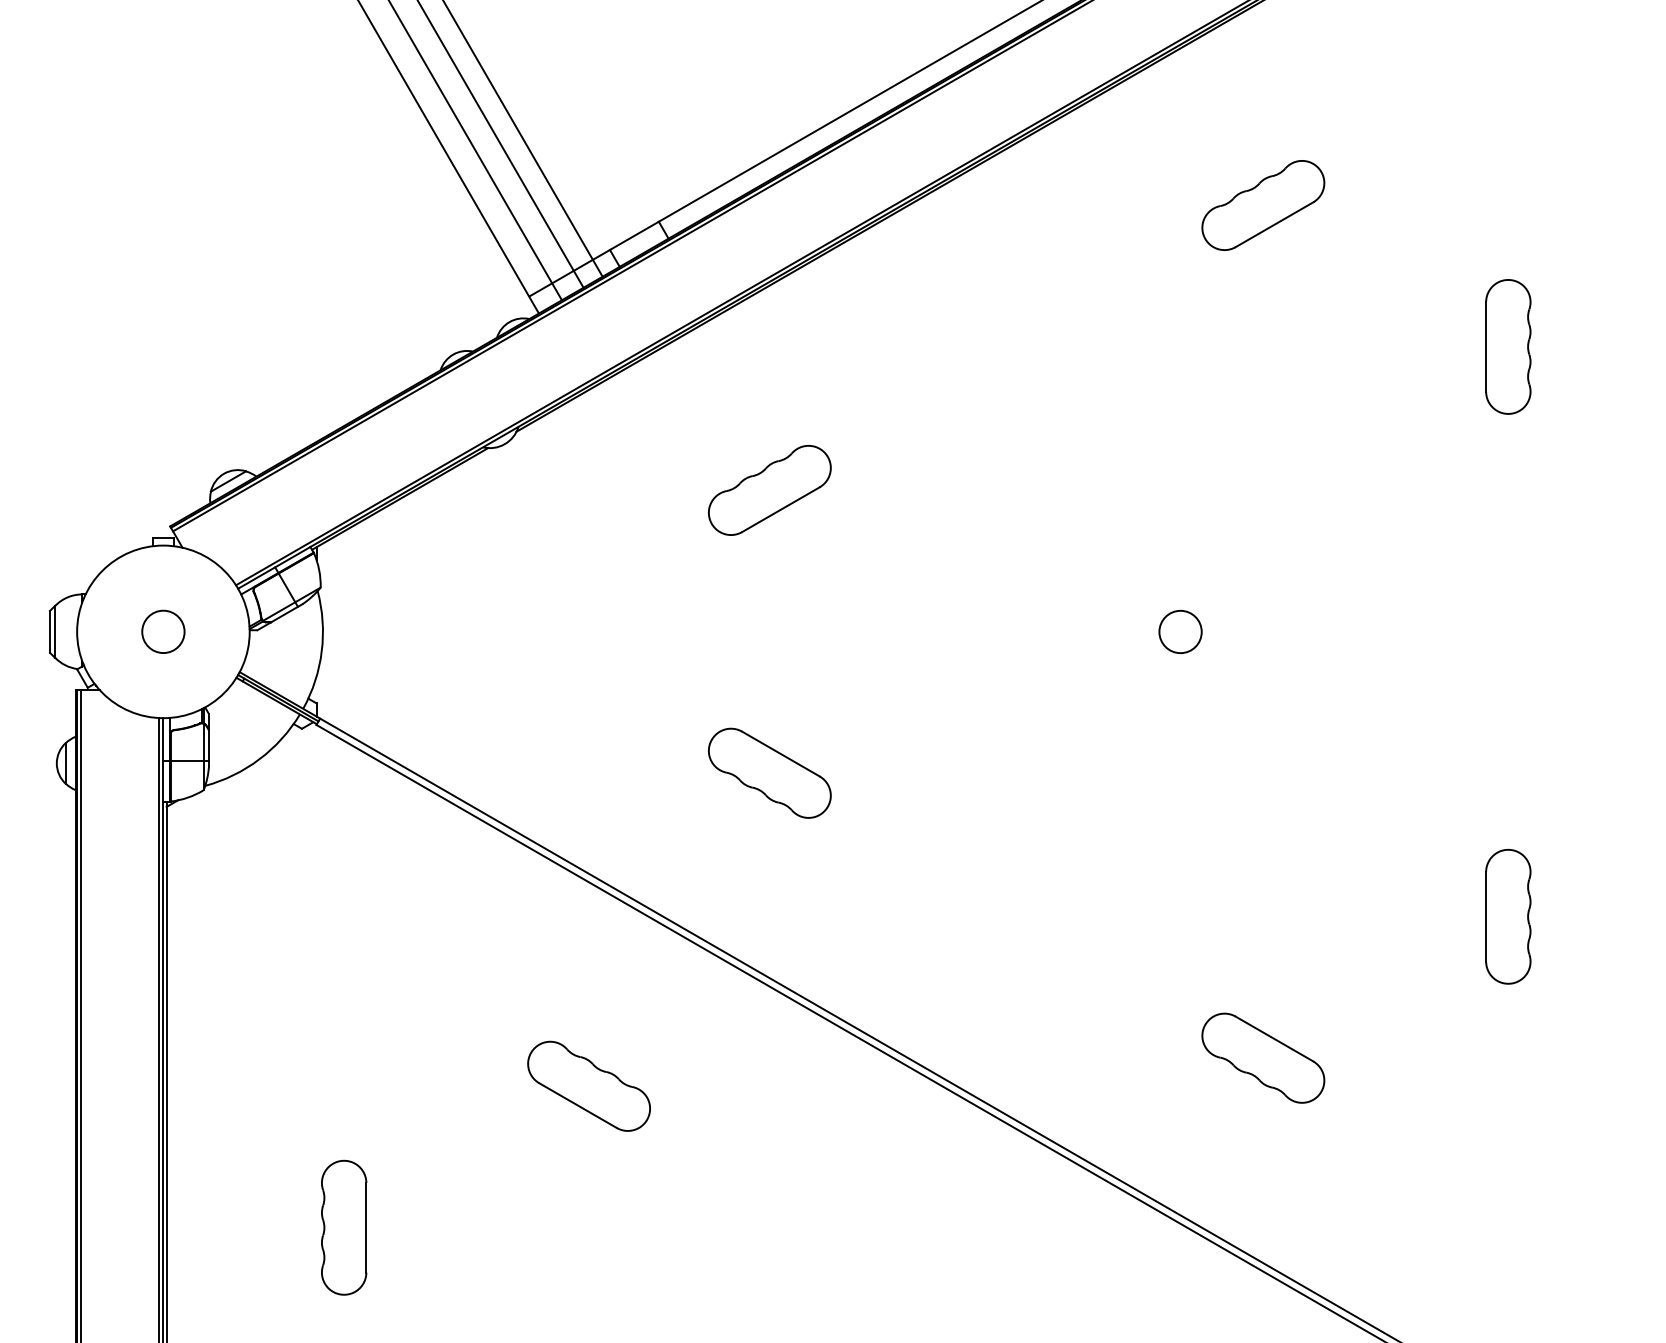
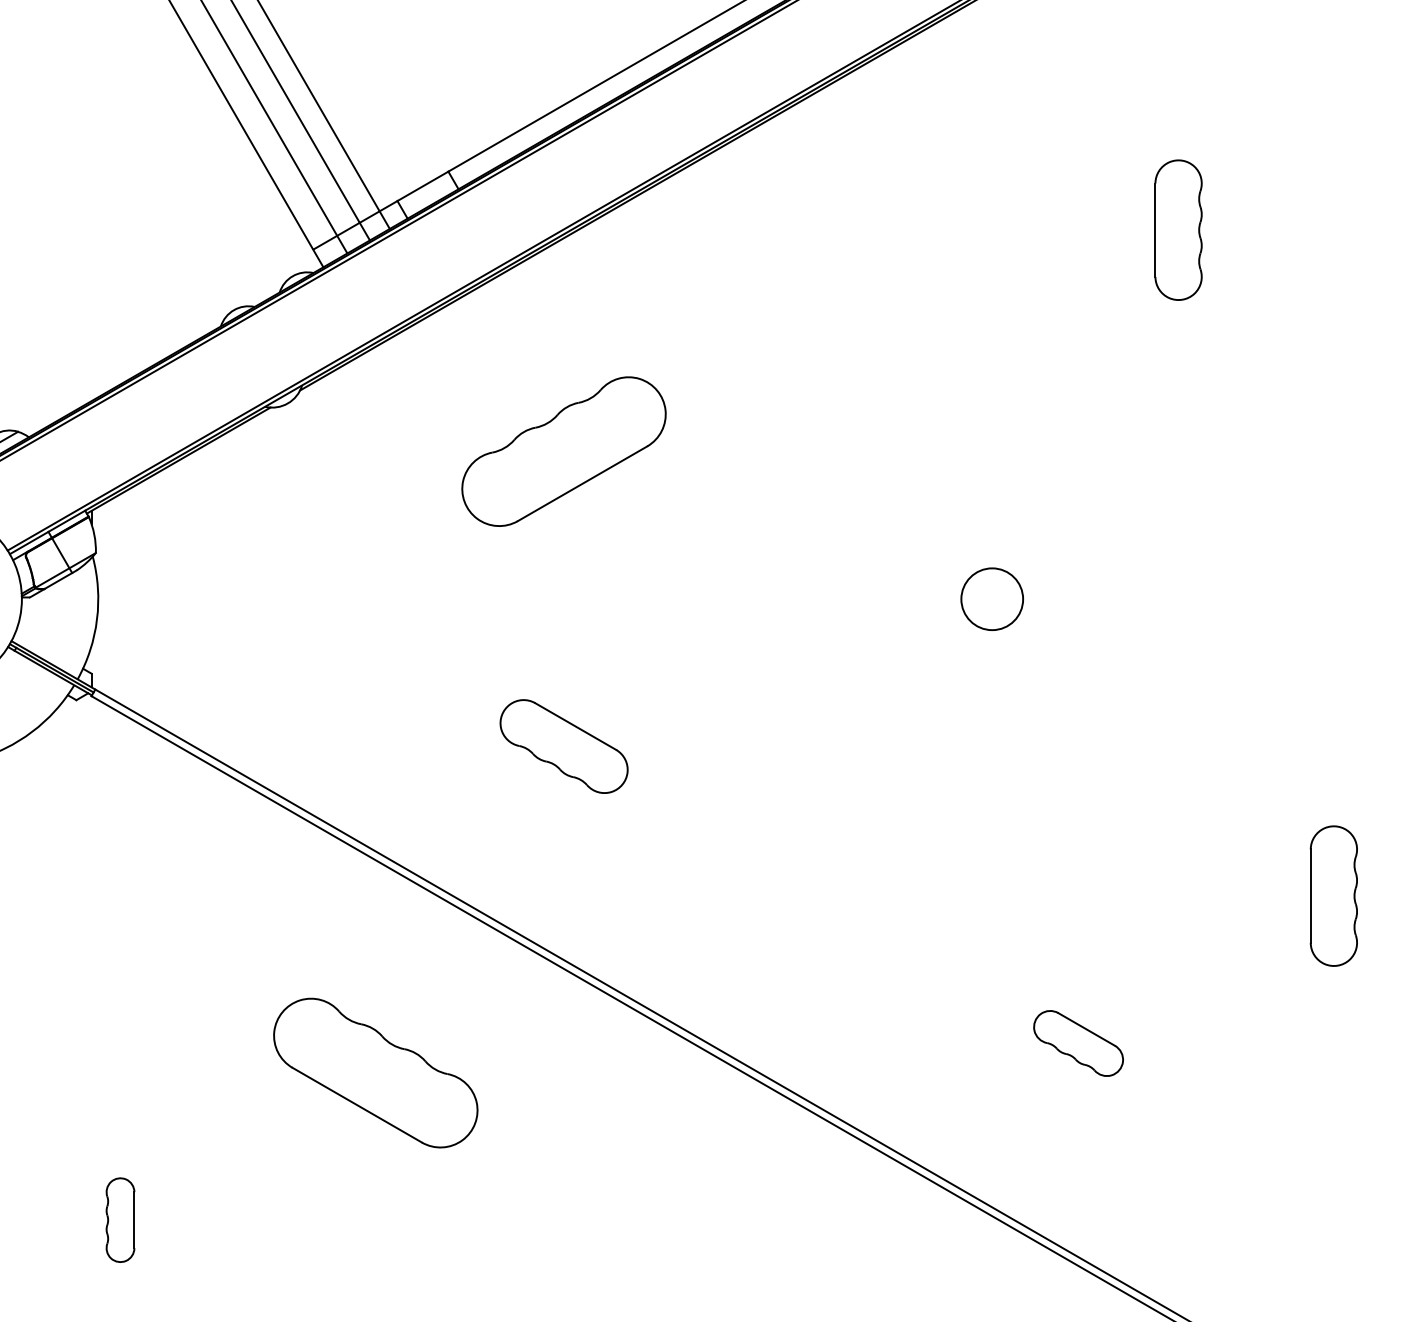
part: (1263, 205) -> (1078, 154), removed
part: (1508, 346) -> (1178, 229), moved
part: (769, 490) -> (563, 451), size x1.6
circle: (1180, 631) -> (992, 598), size x1.4
part: (1263, 1057) -> (1078, 1042), size x0.7
part: (588, 1085) -> (375, 1071), size x1.6
part: (344, 1227) -> (120, 1220), size x0.6

